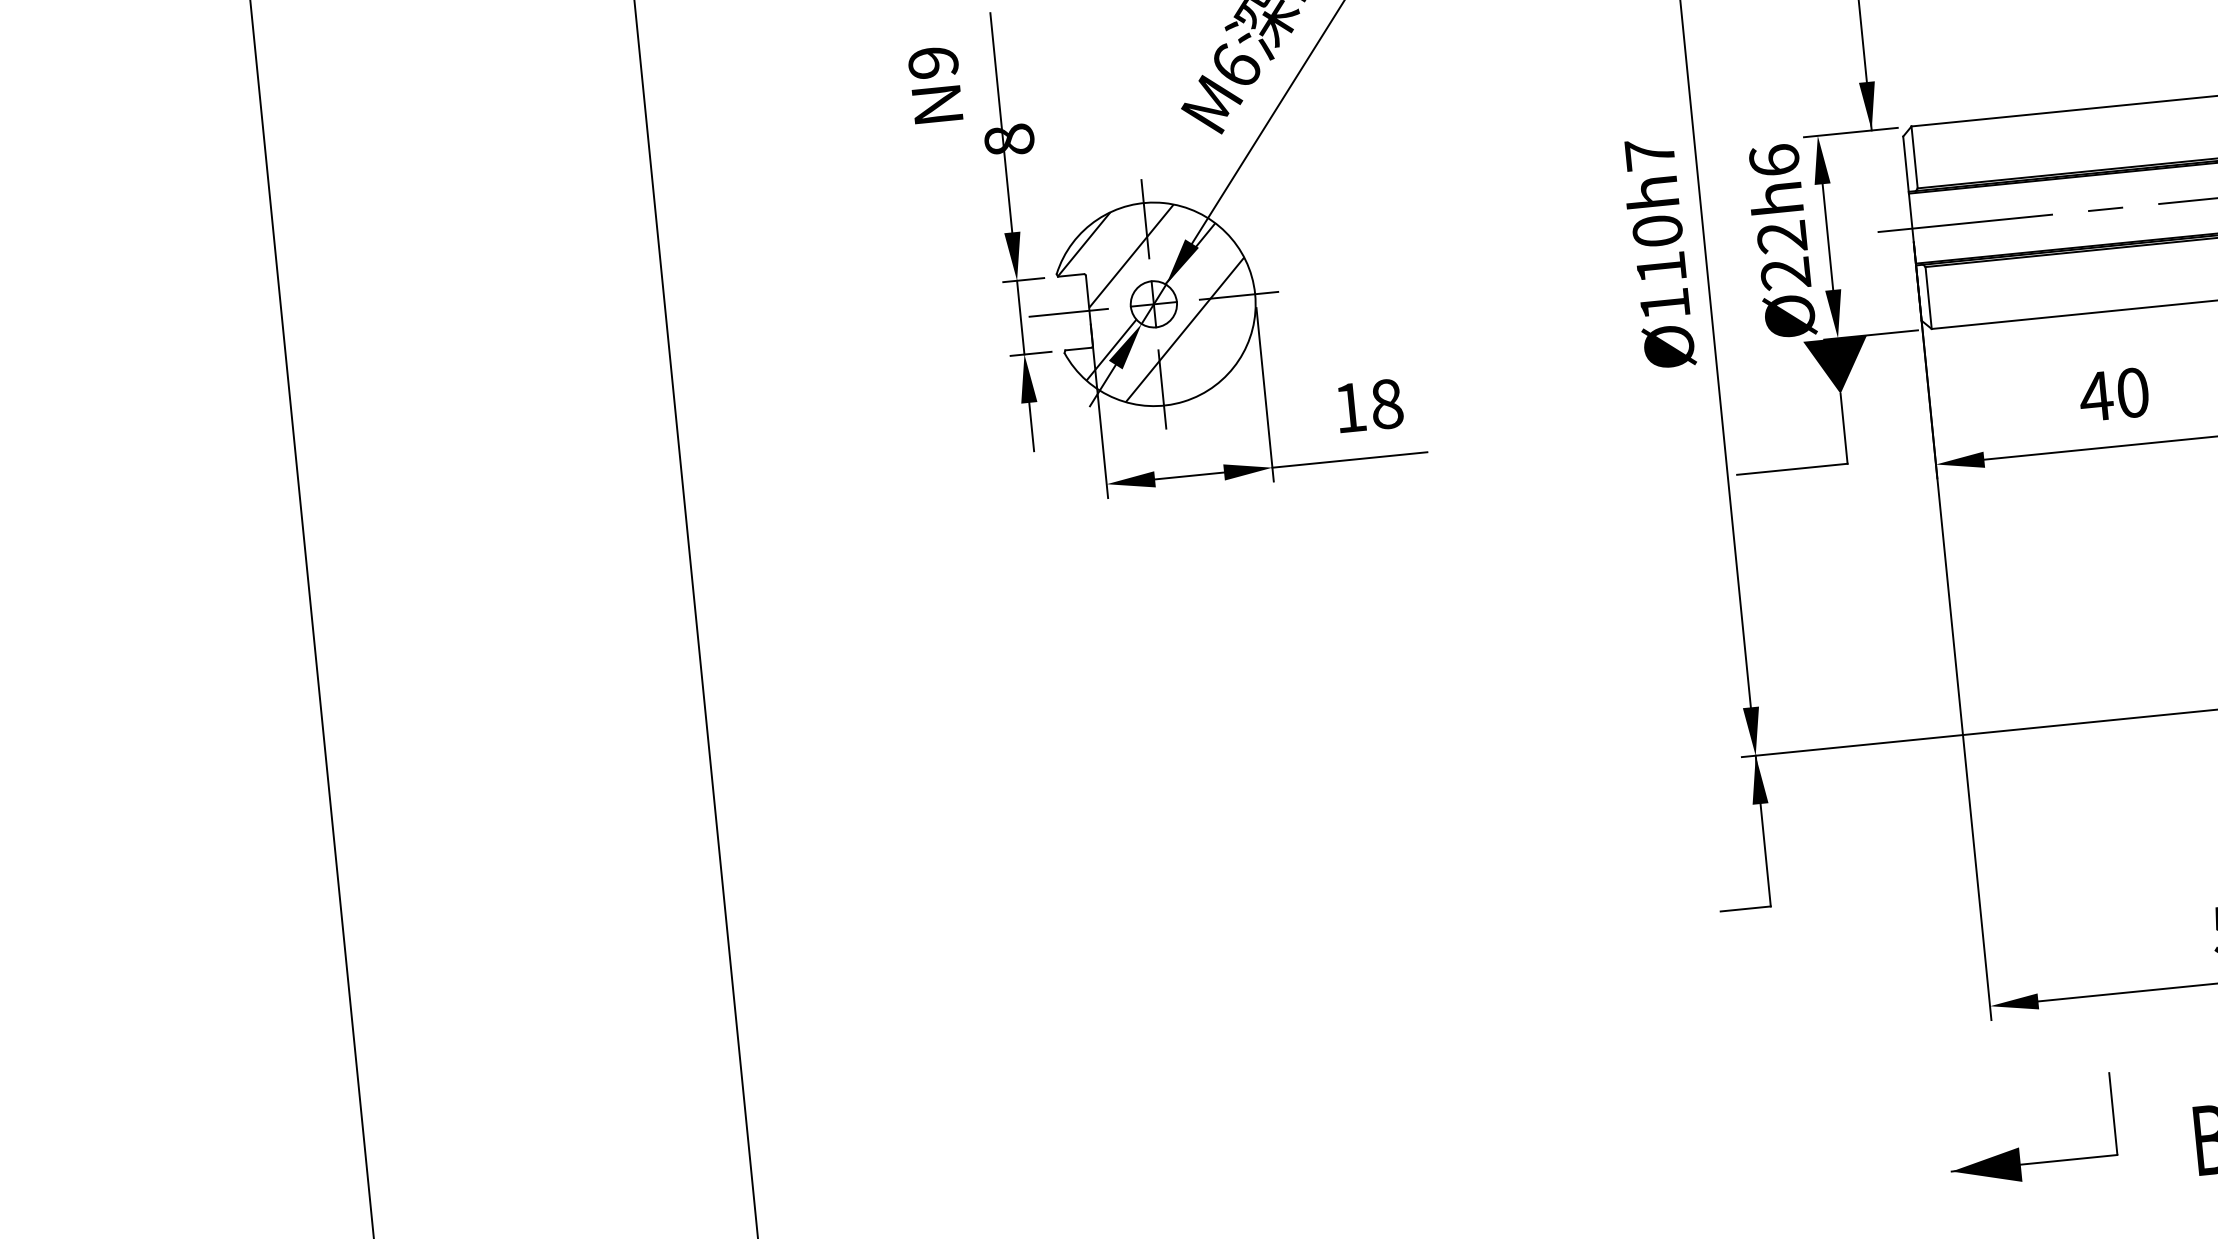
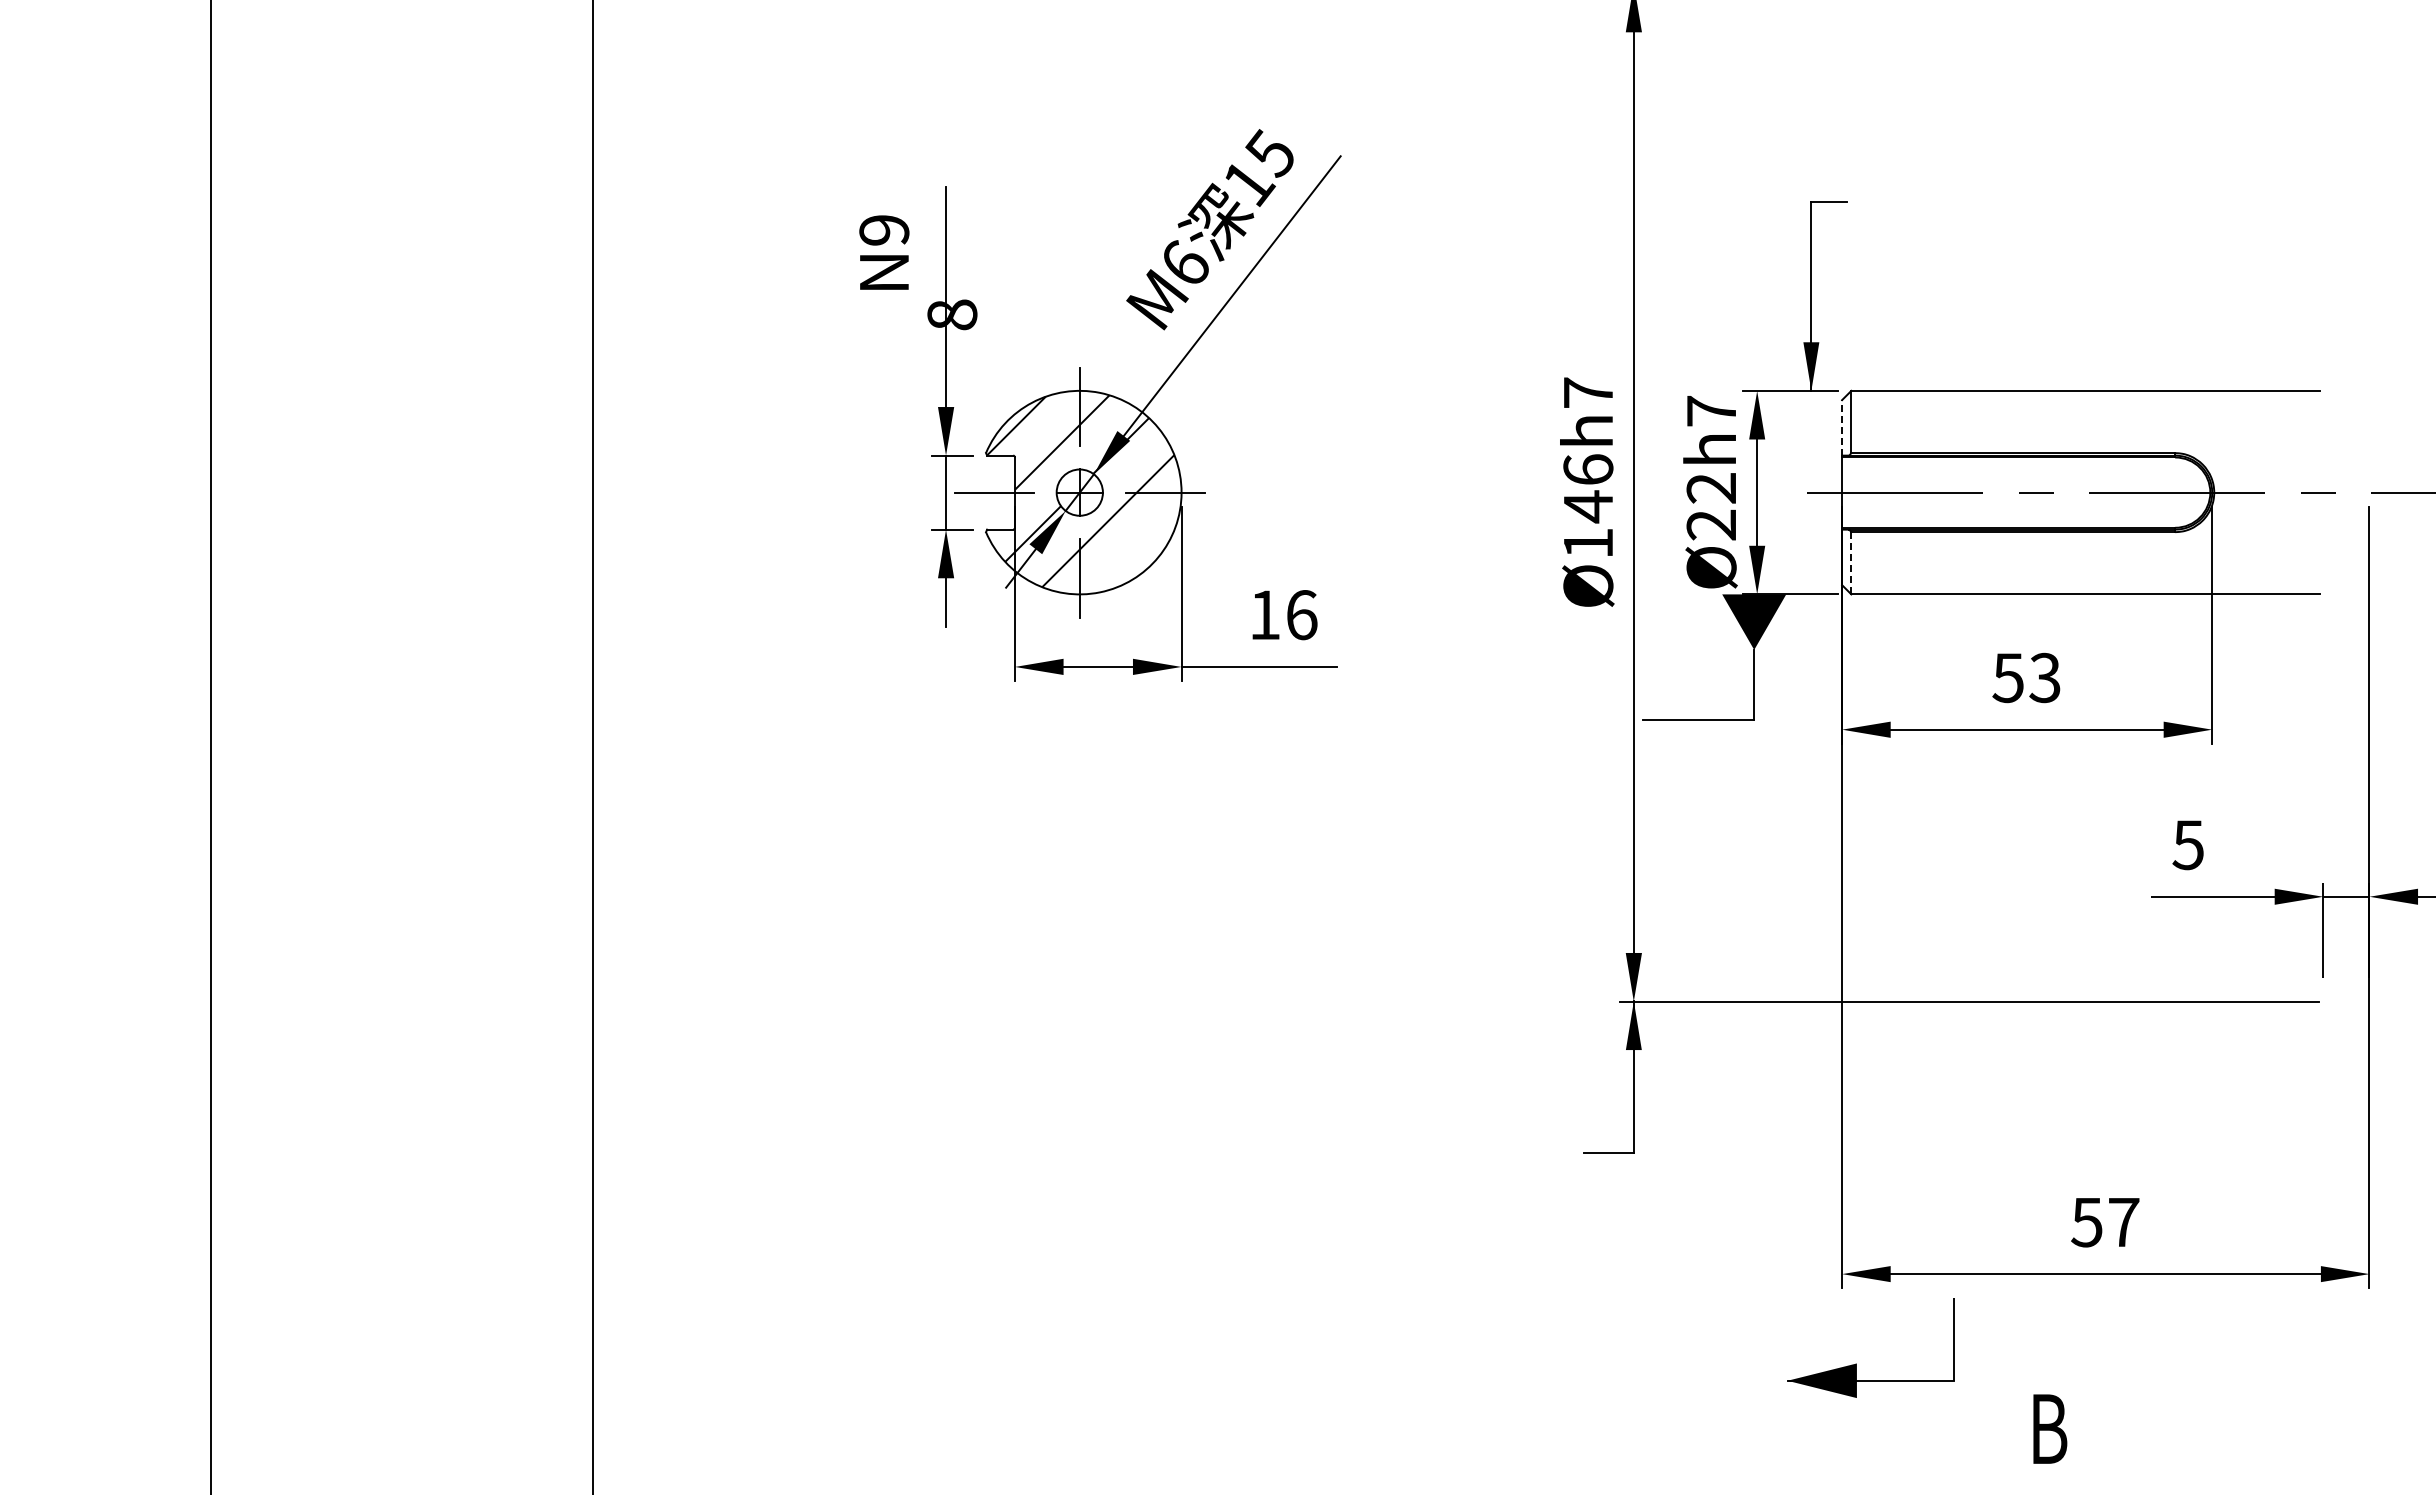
text: (1774, 159) -> (1711, 410), Ø22h6 -> Ø22h7
line: (1906, 163) -> (1842, 427), solid -> dashed
text: (1659, 249) -> (1588, 488), Ø110h7 -> Ø146h7
line: (1928, 297) -> (1851, 562), solid -> dashed
text: (2113, 395) -> (2025, 678), 40 -> 53
text: (1386, 404) -> (1301, 615), 18 -> 16
part: (2018, 1147) -> (1856, 1363), moved

